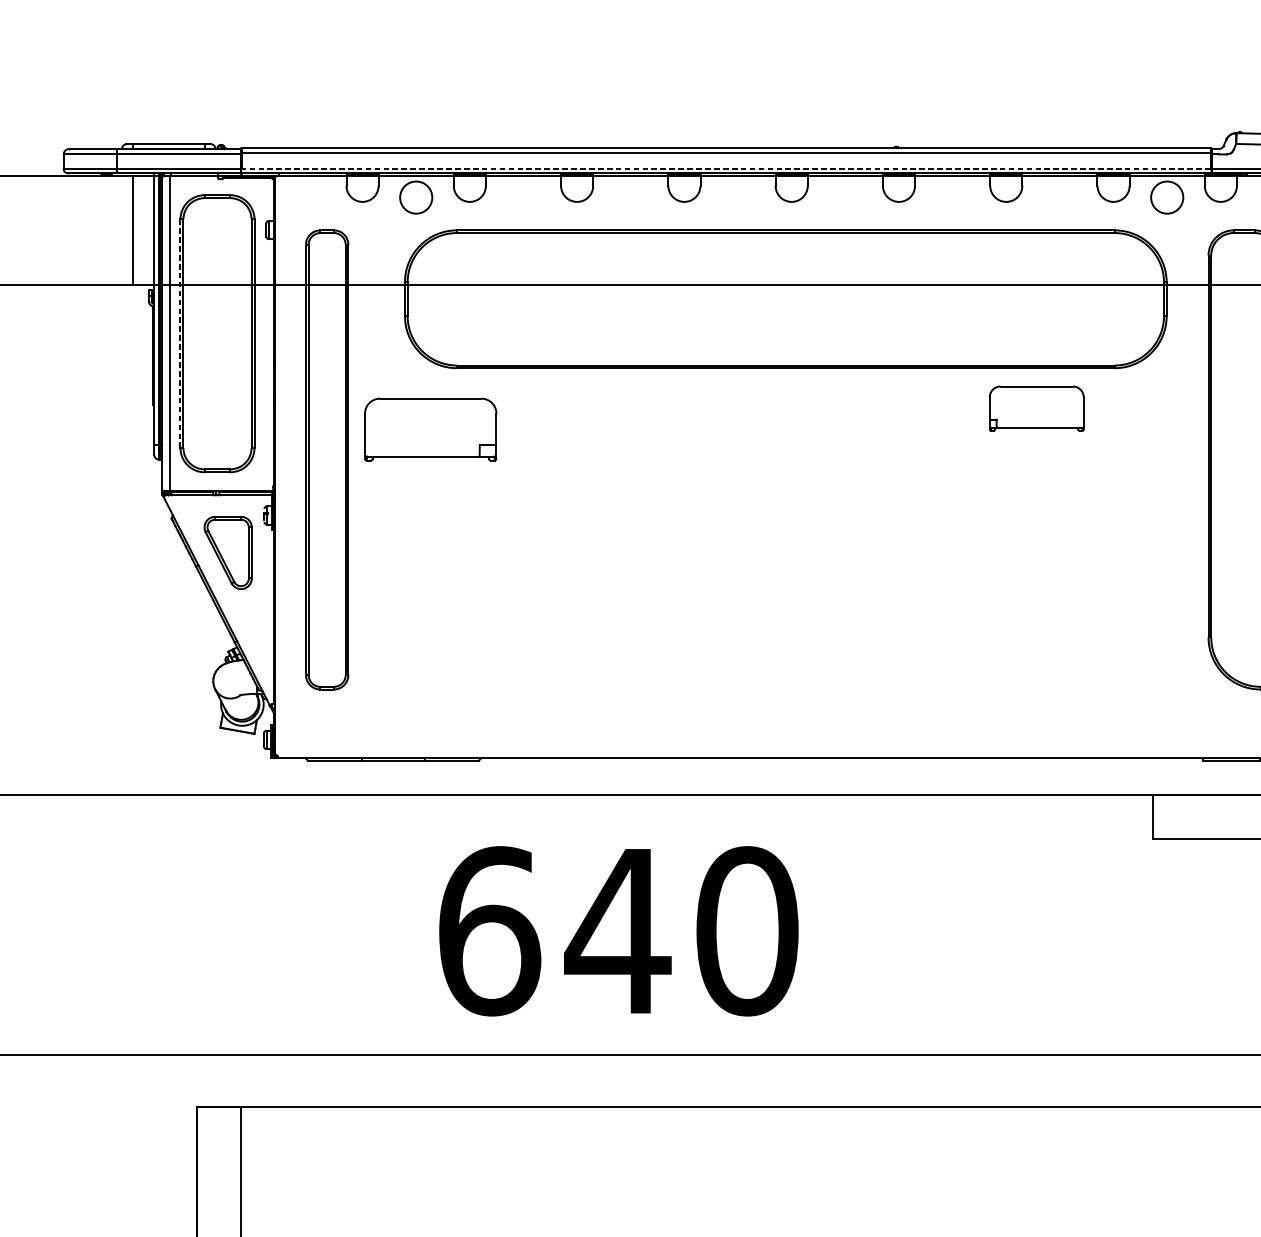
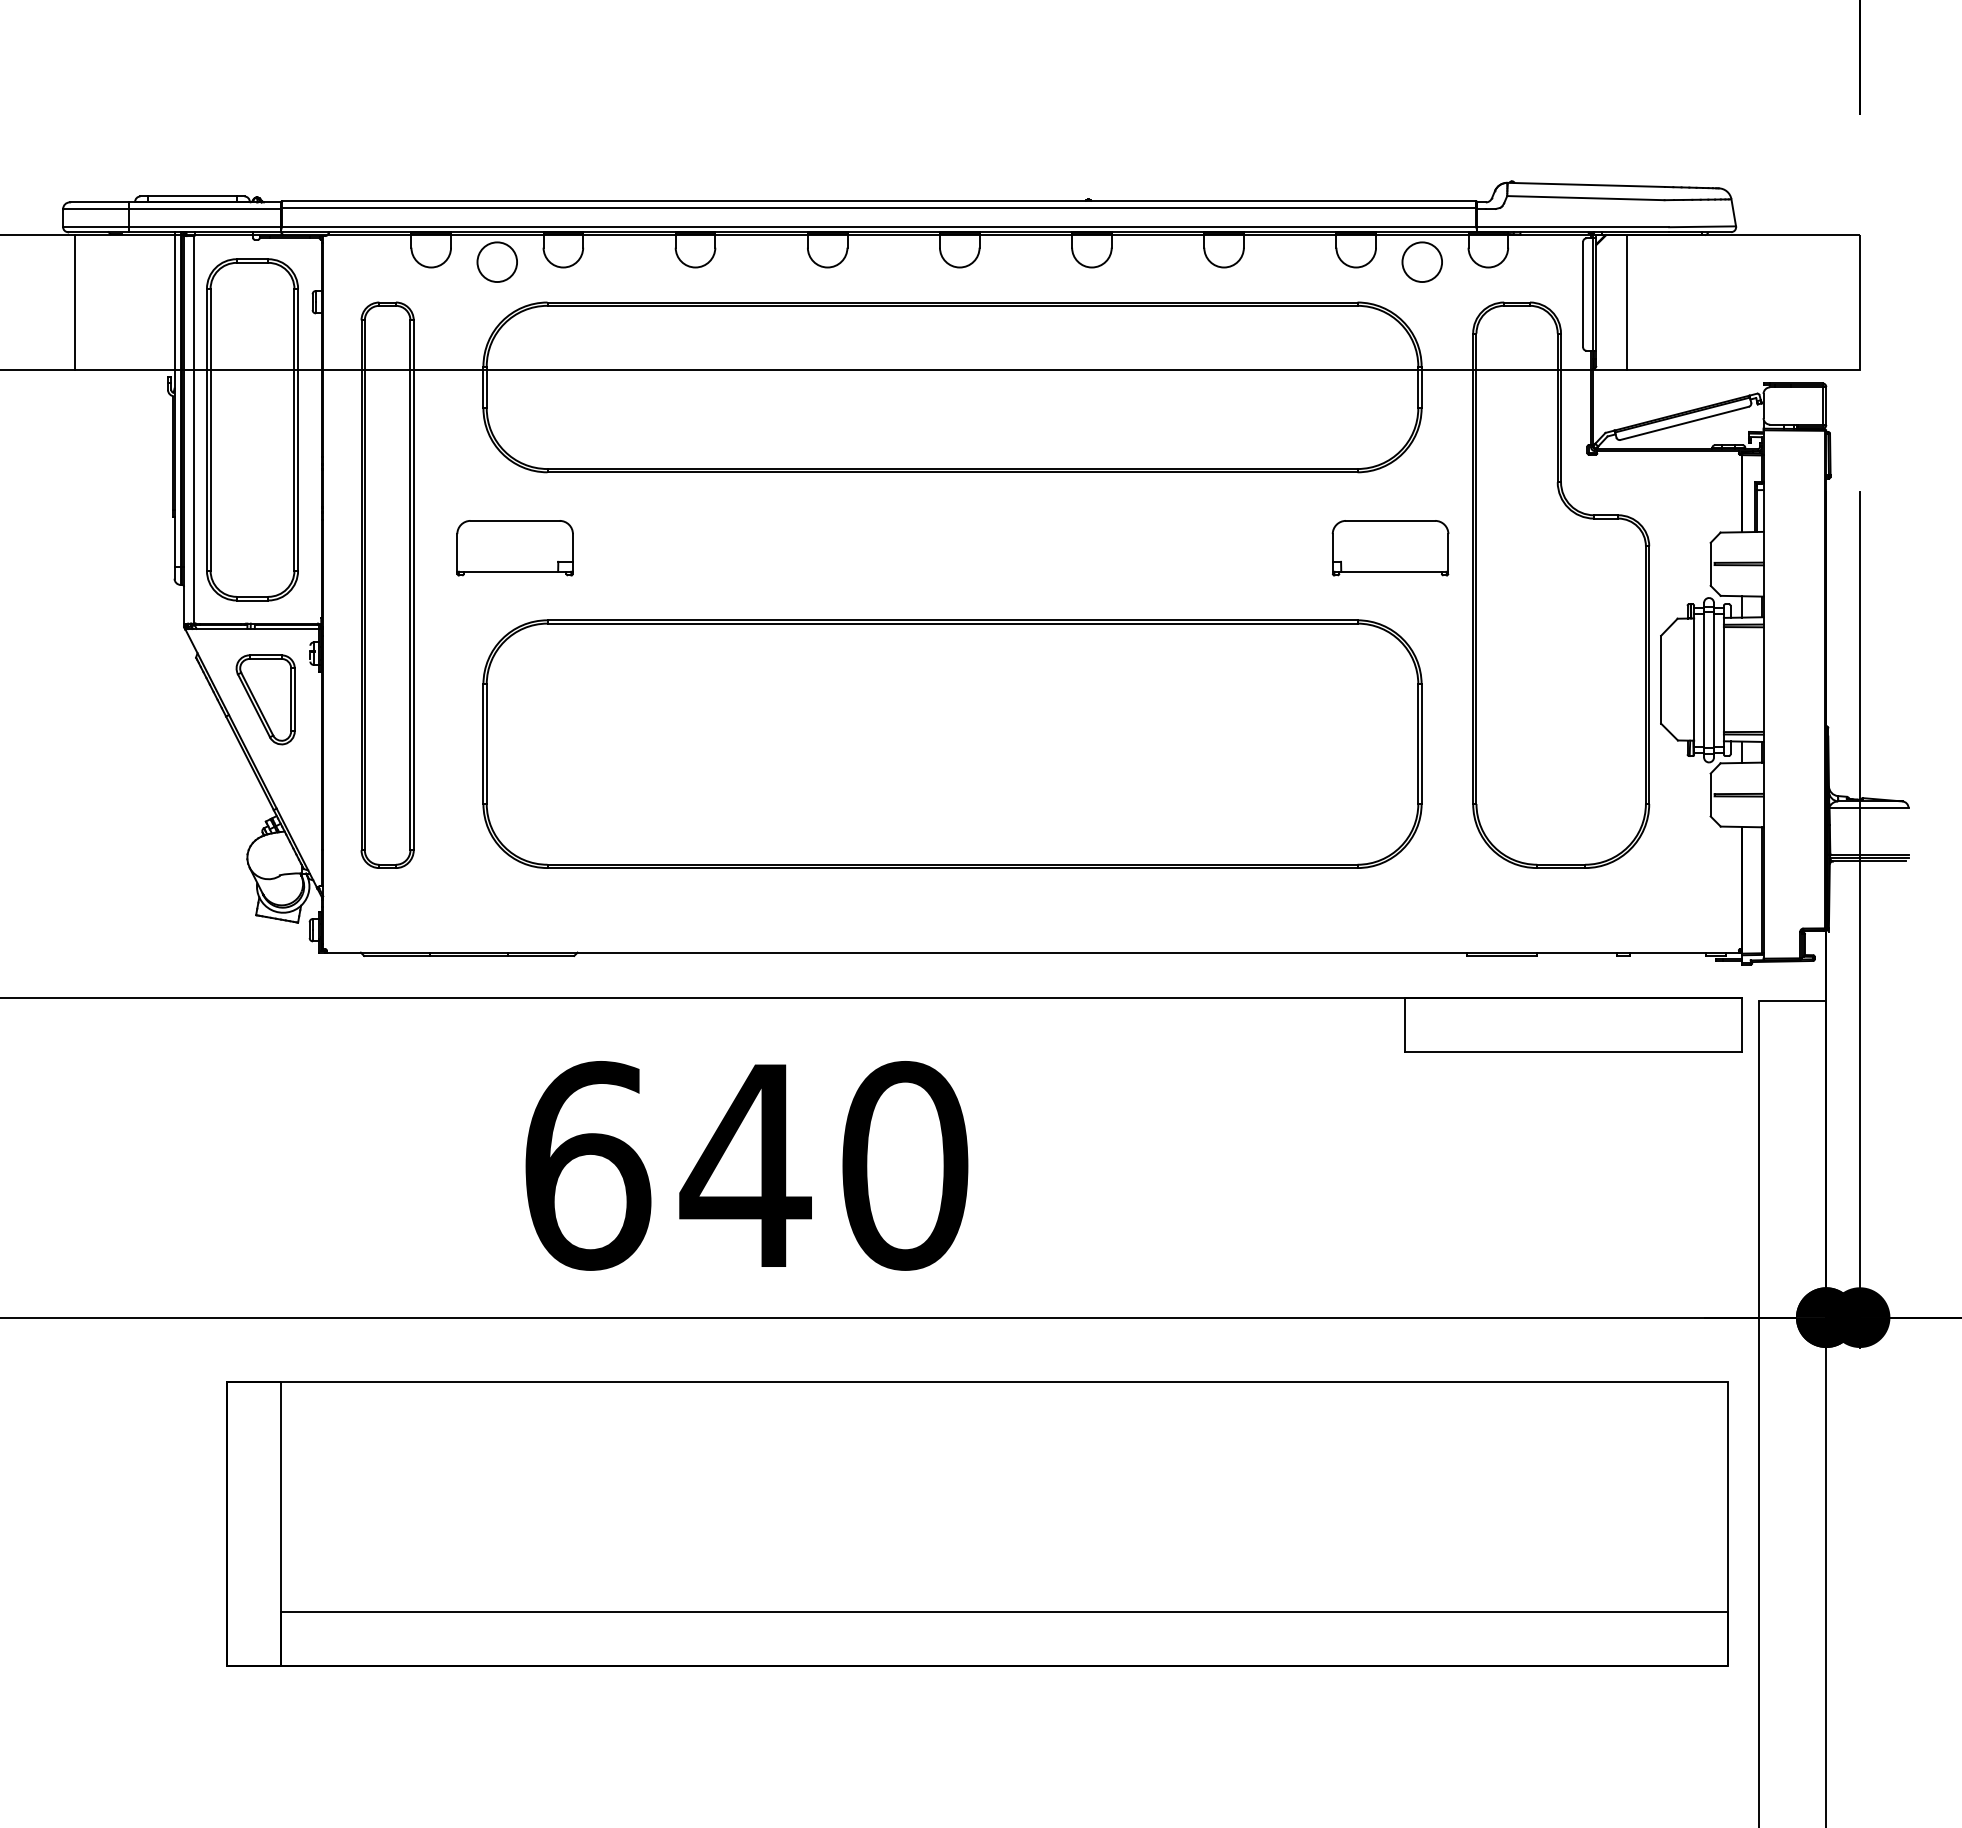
line: (726, 169) -> (879, 227), dashed -> solid
line: (133, 230) -> (75, 302), moved
line: (180, 333) -> (206, 429), dashed -> solid
part: (1036, 408) -> (1390, 548), moved
part: (430, 430) -> (514, 548), size x0.71
part: (785, 588) -> (952, 743), added

